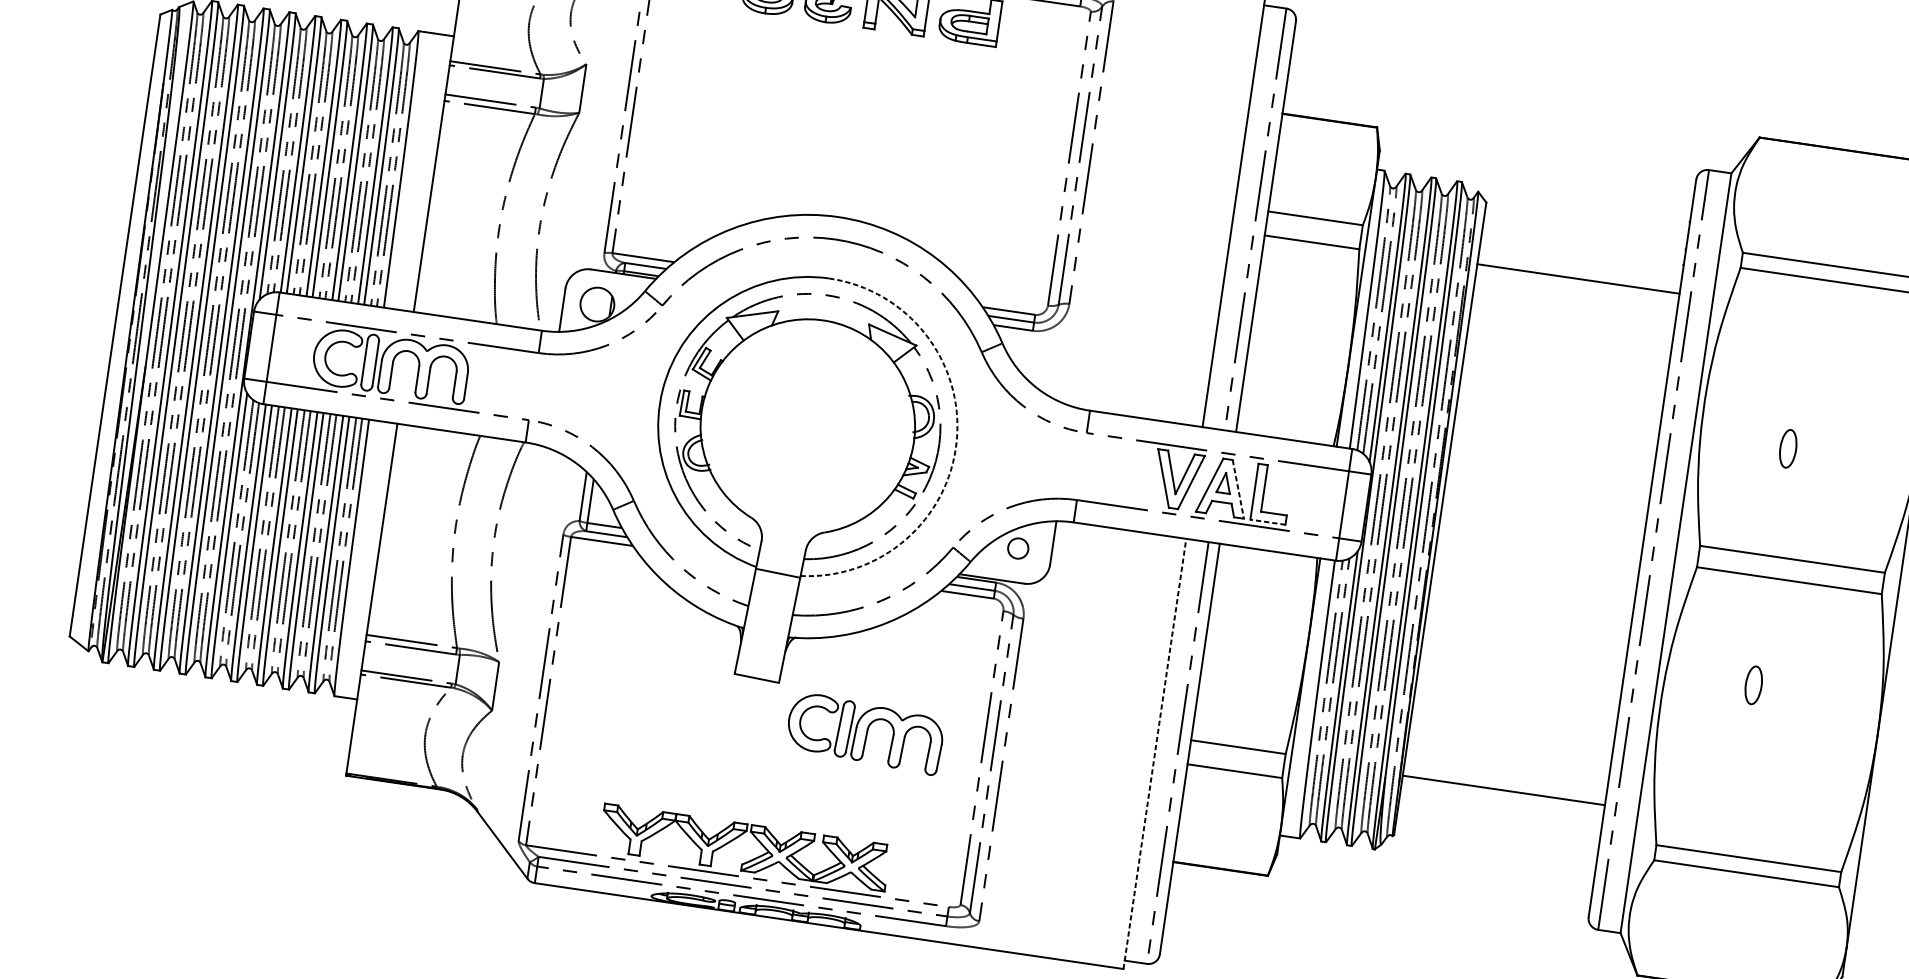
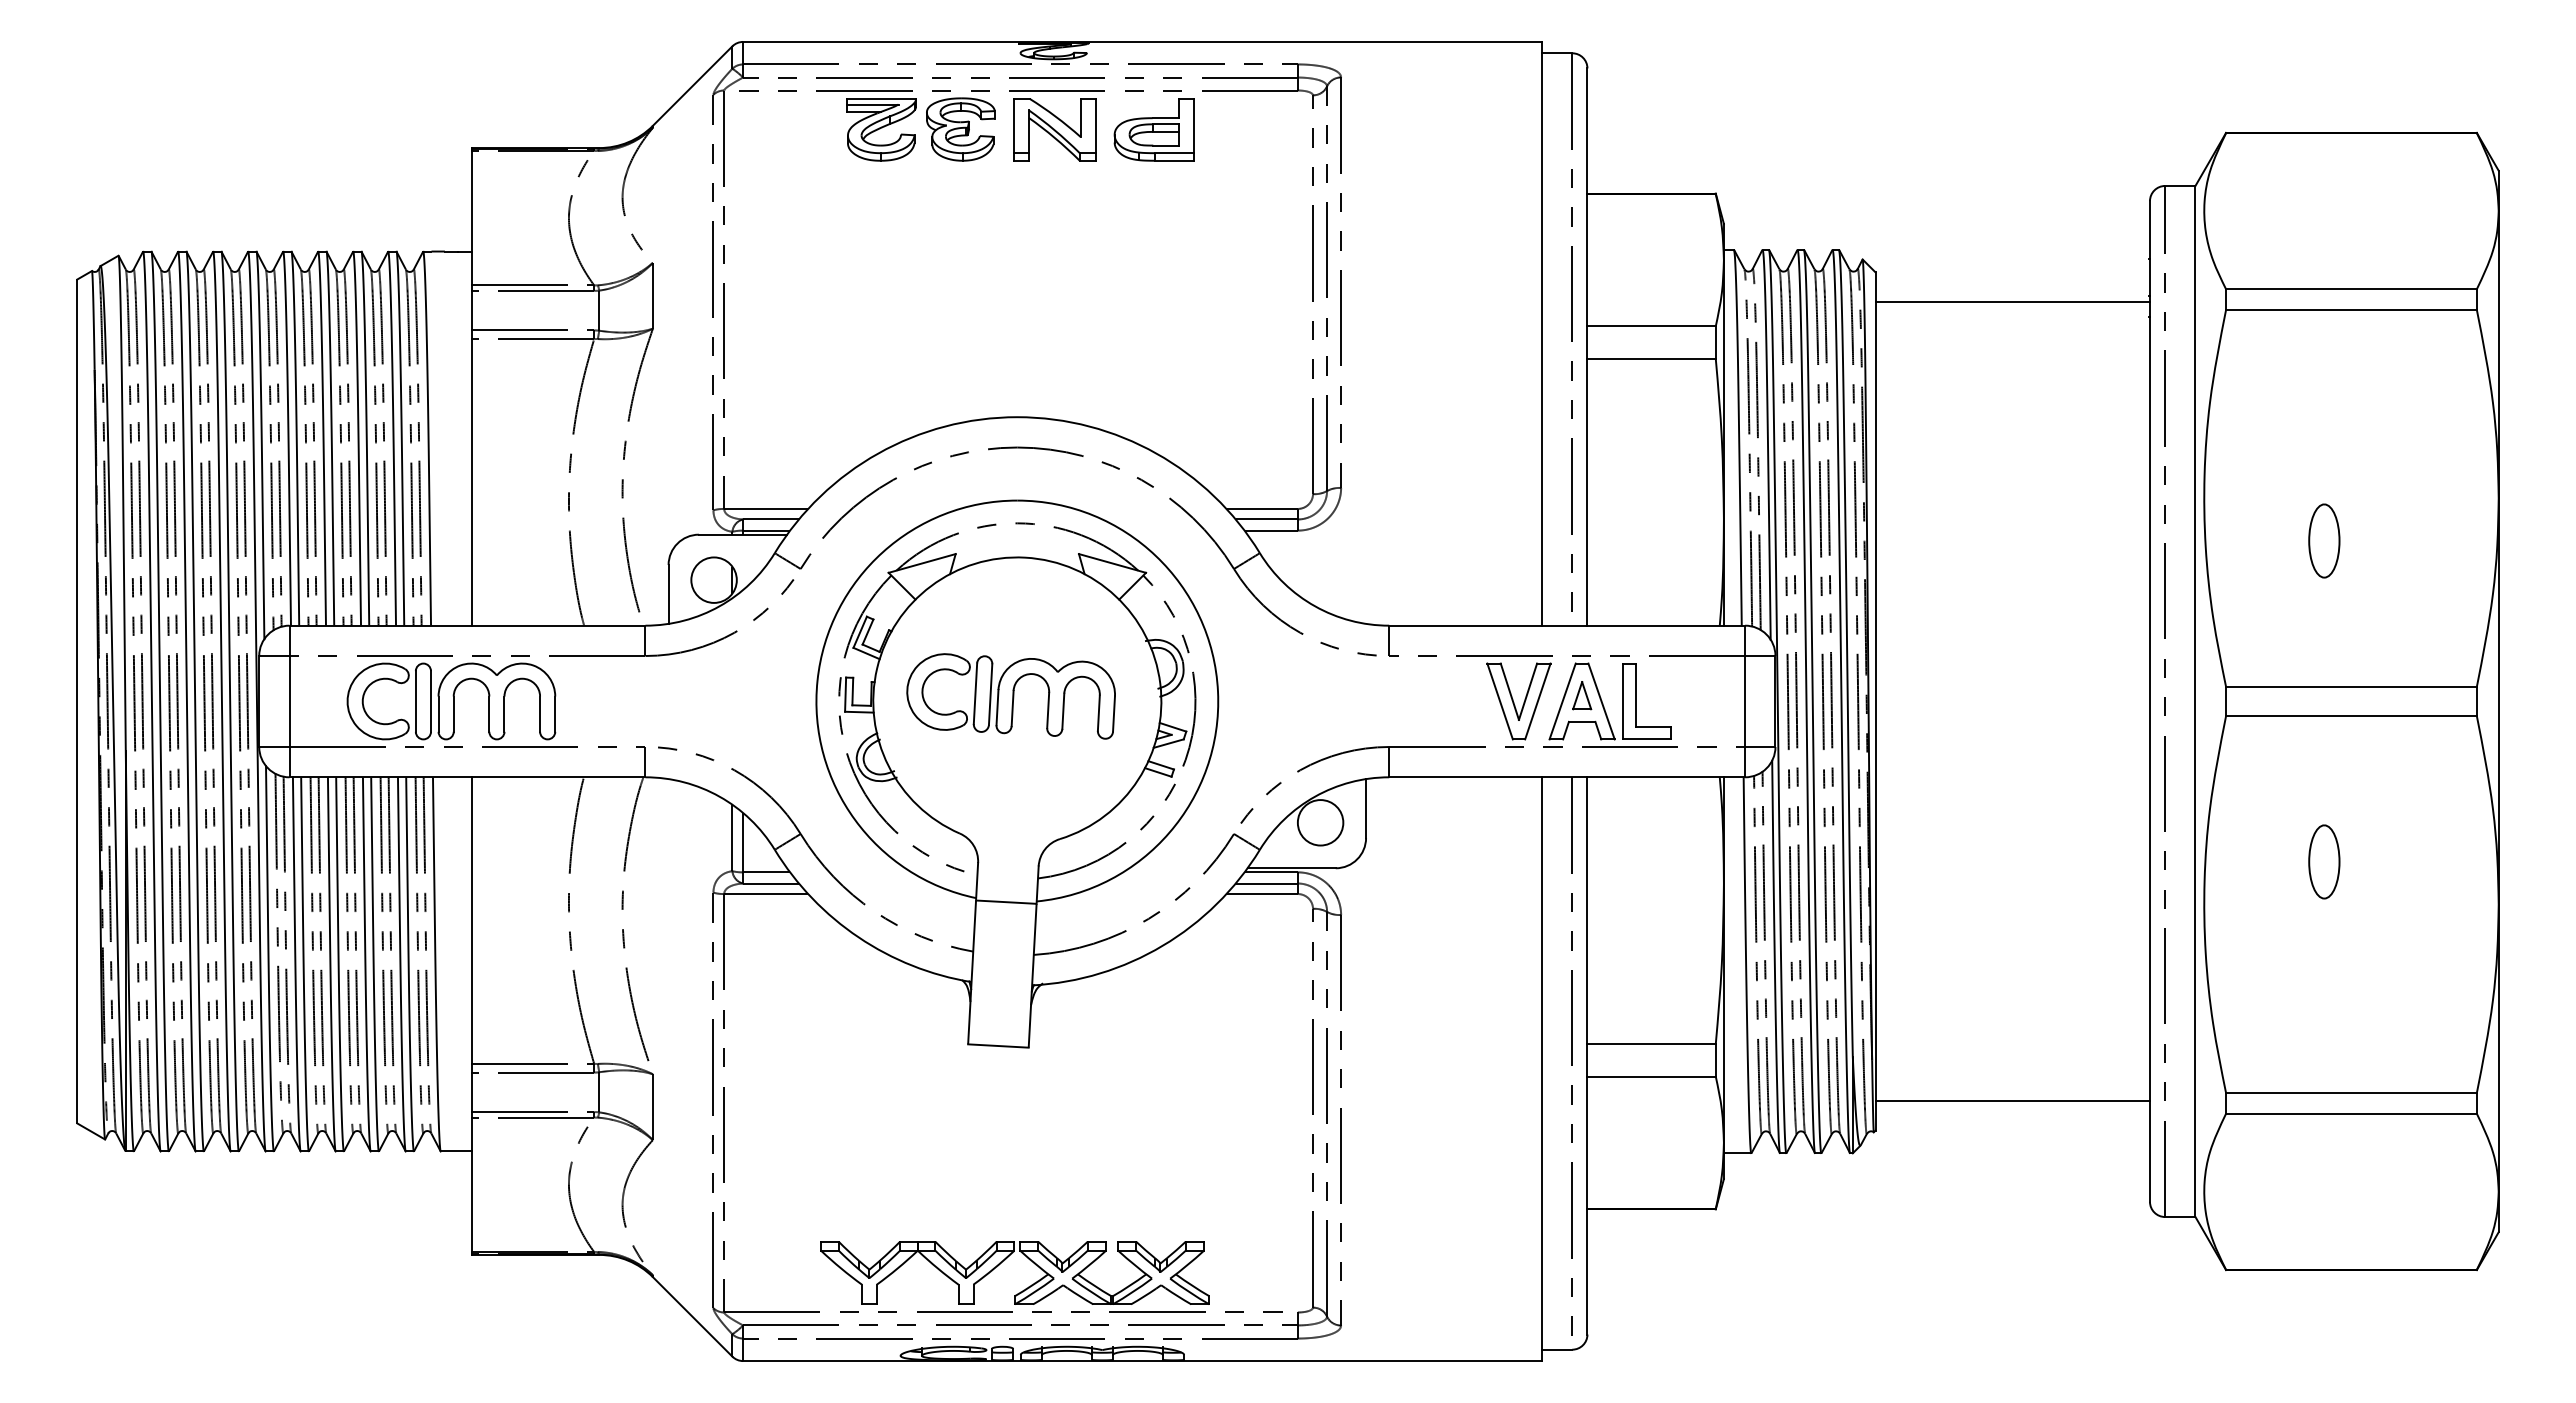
line: (1578, 278) -> (2012, 301), moved
arc: (957, 440) -> (1218, 691), dashed -> solid
part: (1788, 448) -> (2324, 540), size x1.43
line: (1238, 489) -> (1601, 701), dashed -> solid
line: (1268, 522) -> (1647, 739), dashed -> solid
circle: (1018, 548) -> (1320, 822), size x1.67
part: (1753, 685) -> (2324, 861), size x1.43
part: (864, 733) -> (1010, 696), moved
line: (1154, 754) -> (1541, 1069), dashed -> solid
line: (1503, 790) -> (2012, 1101), moved

